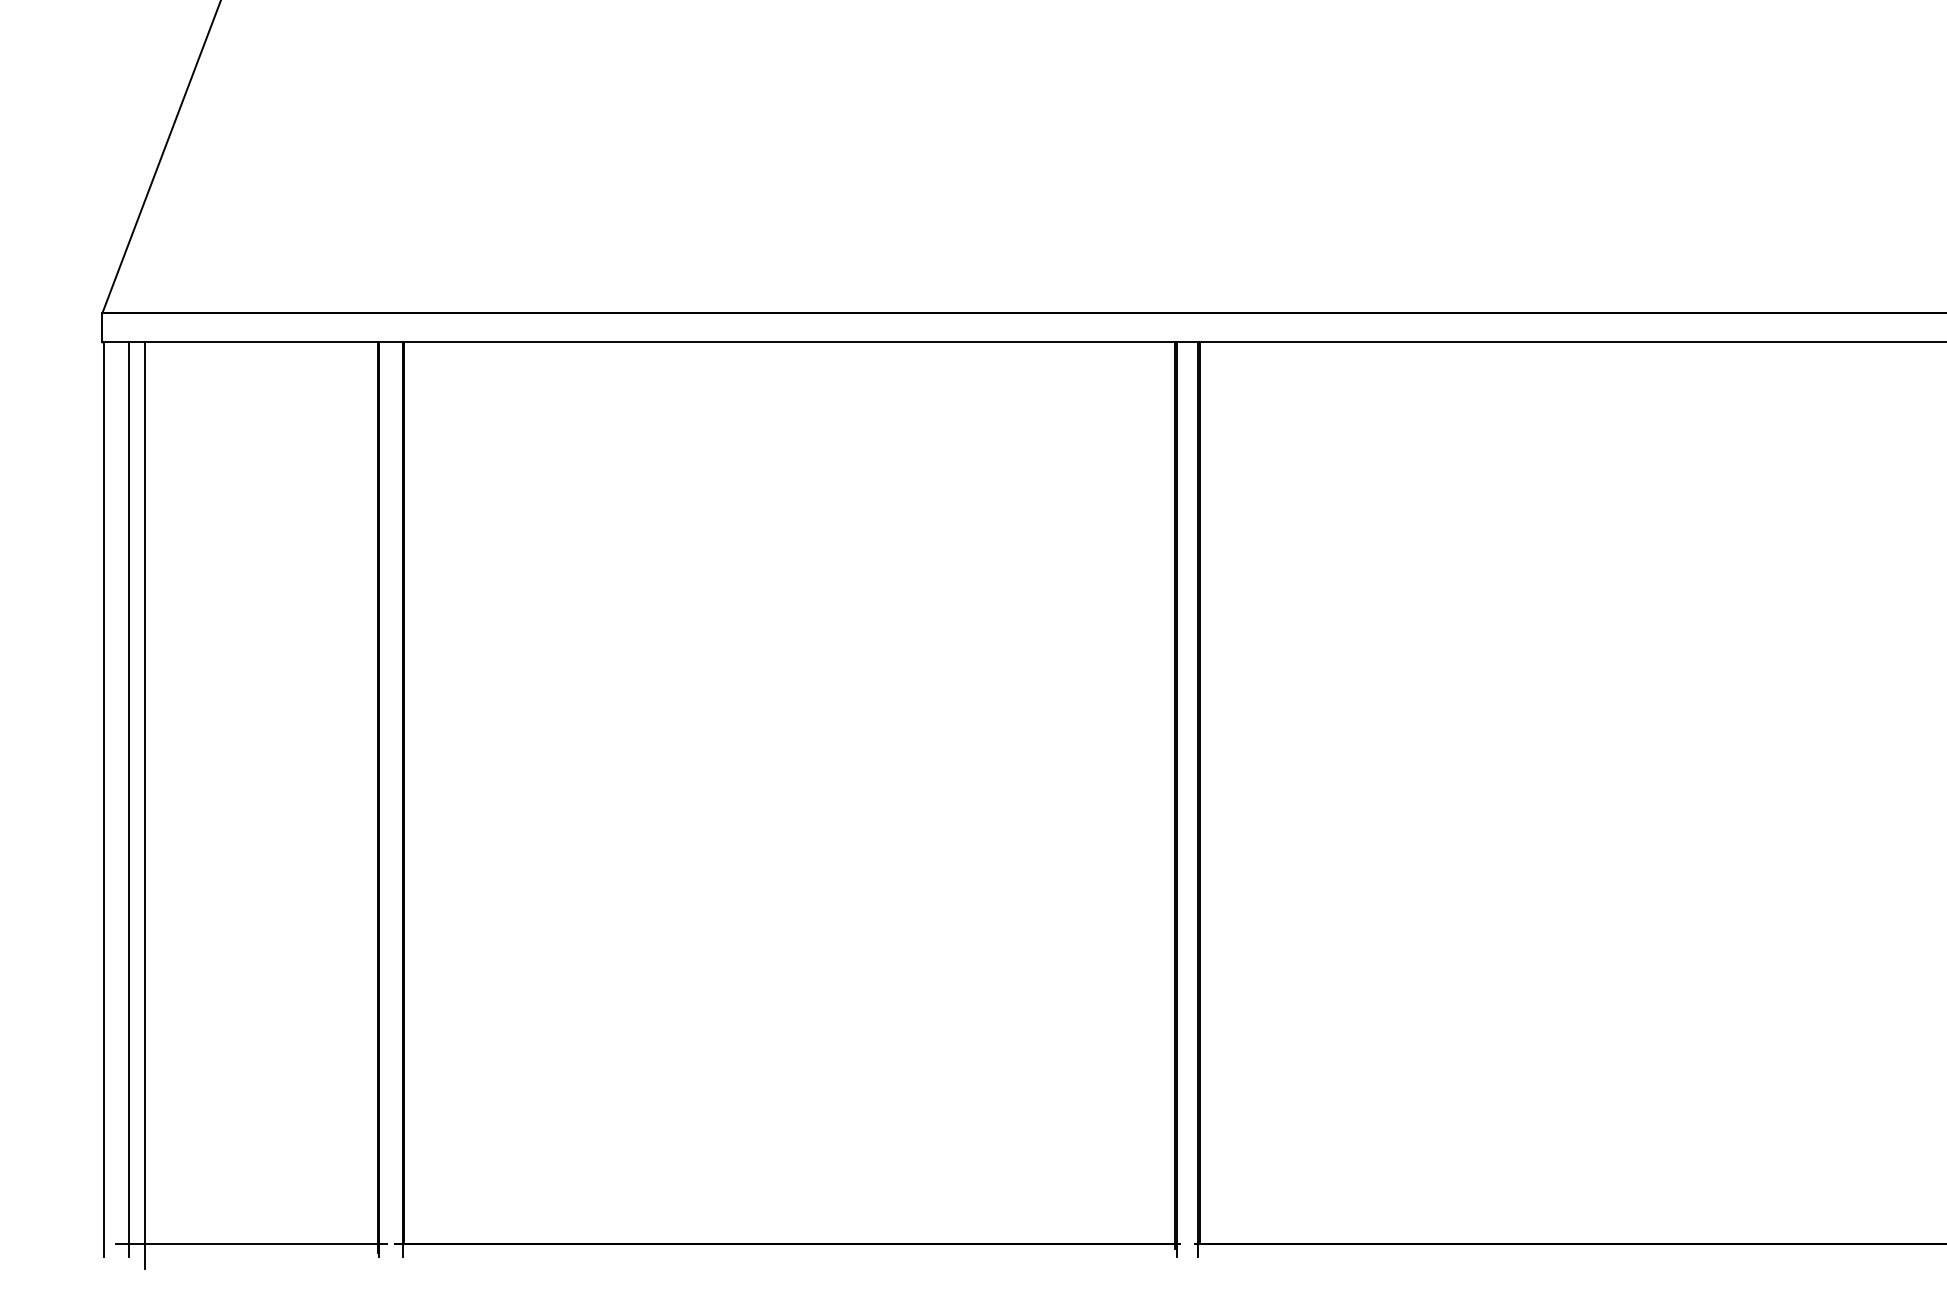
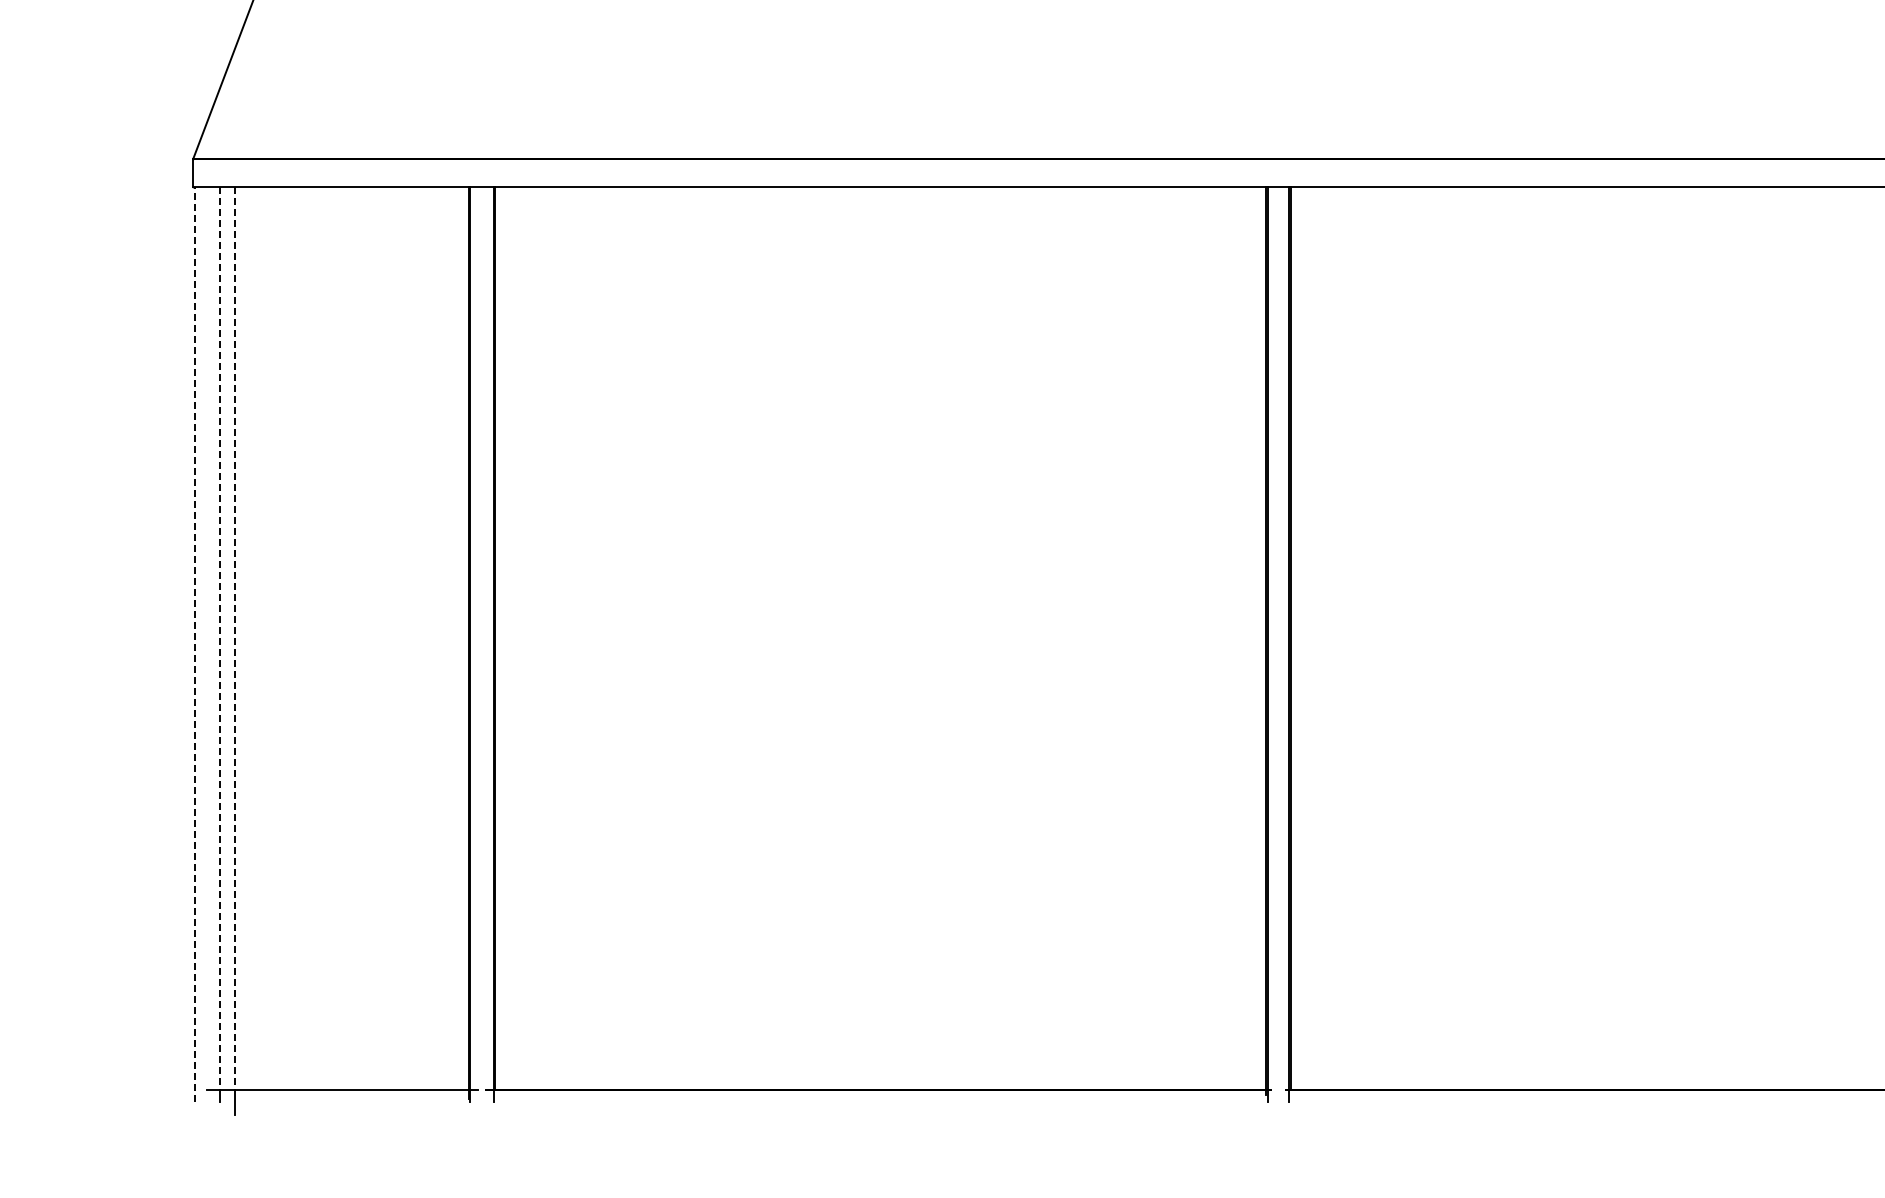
line: (129, 793) -> (220, 639), solid -> dashed
line: (144, 793) -> (235, 639), solid -> dashed
line: (103, 799) -> (194, 645), solid -> dashed

